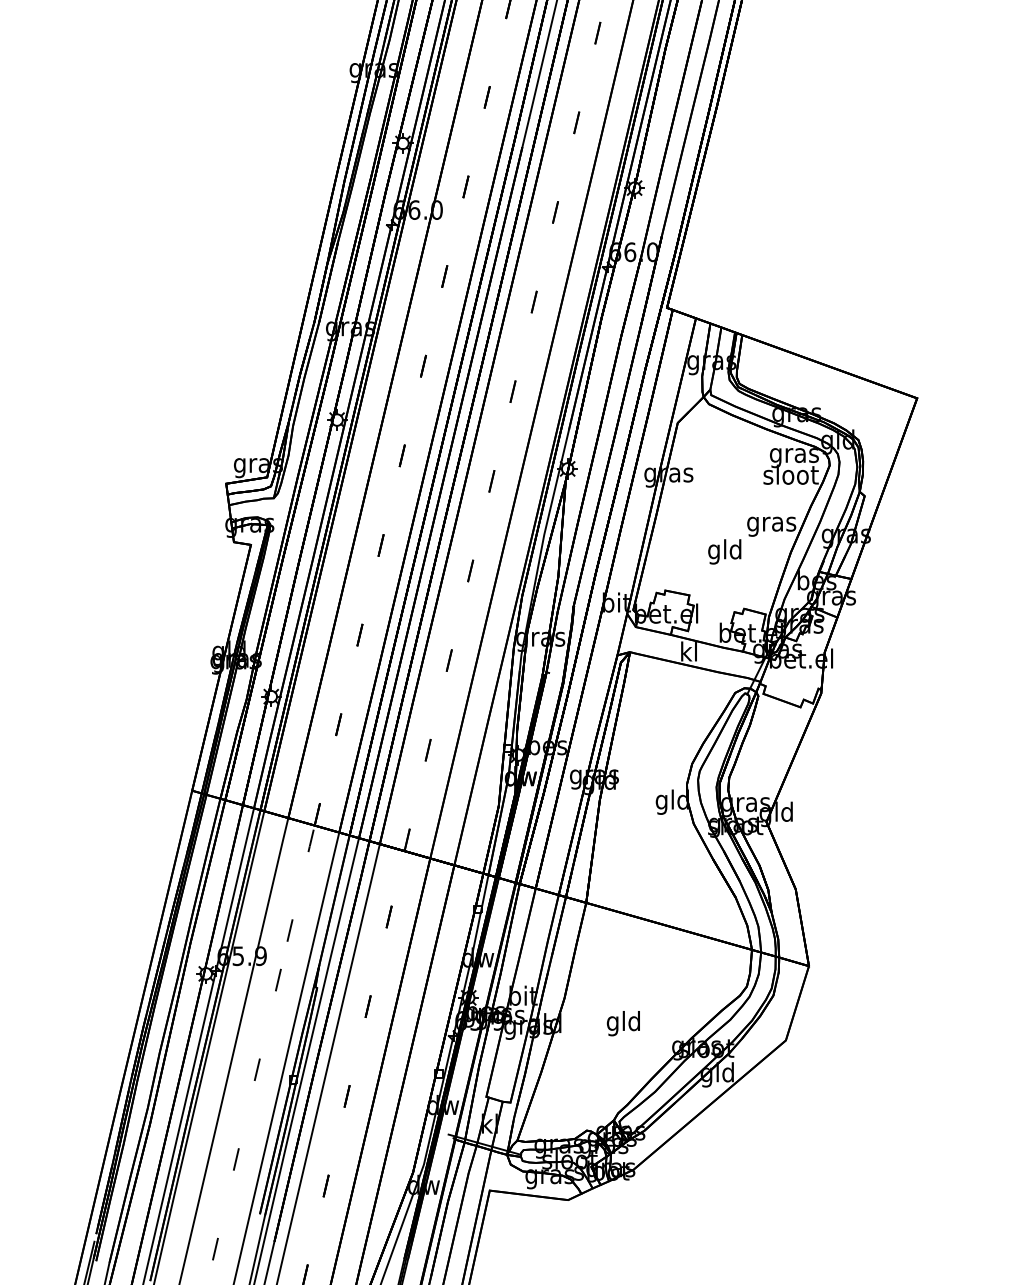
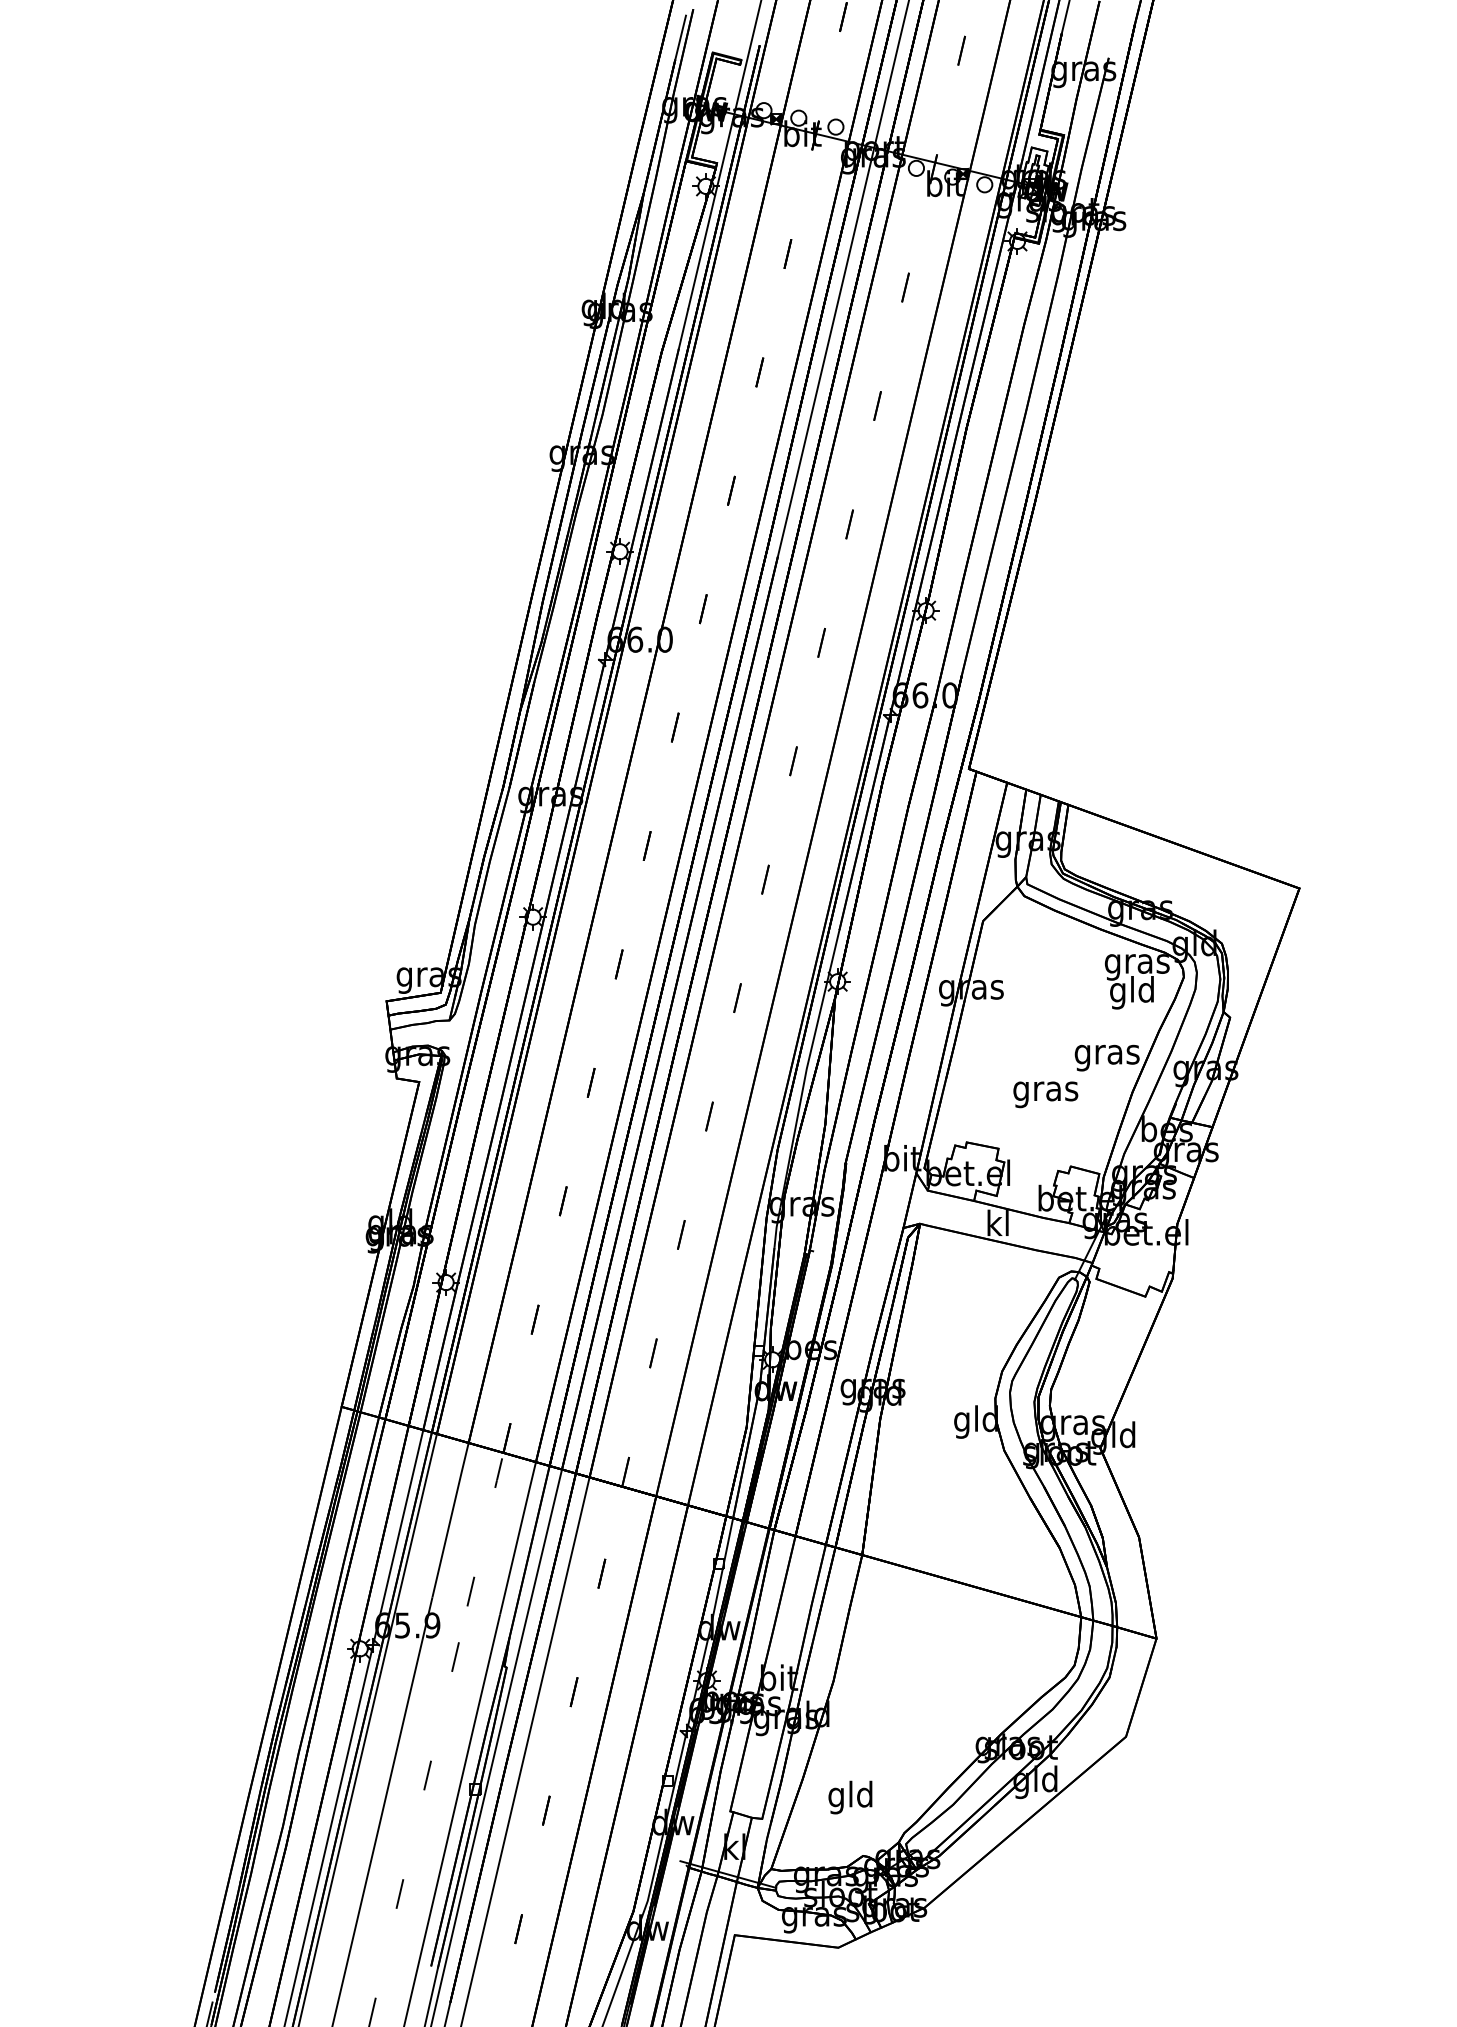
text: (790, 477) -> (1132, 992), sloot -> gld
text: (724, 552) -> (1045, 1091), gld -> gras
text: (623, 1023) -> (850, 1797), moved

